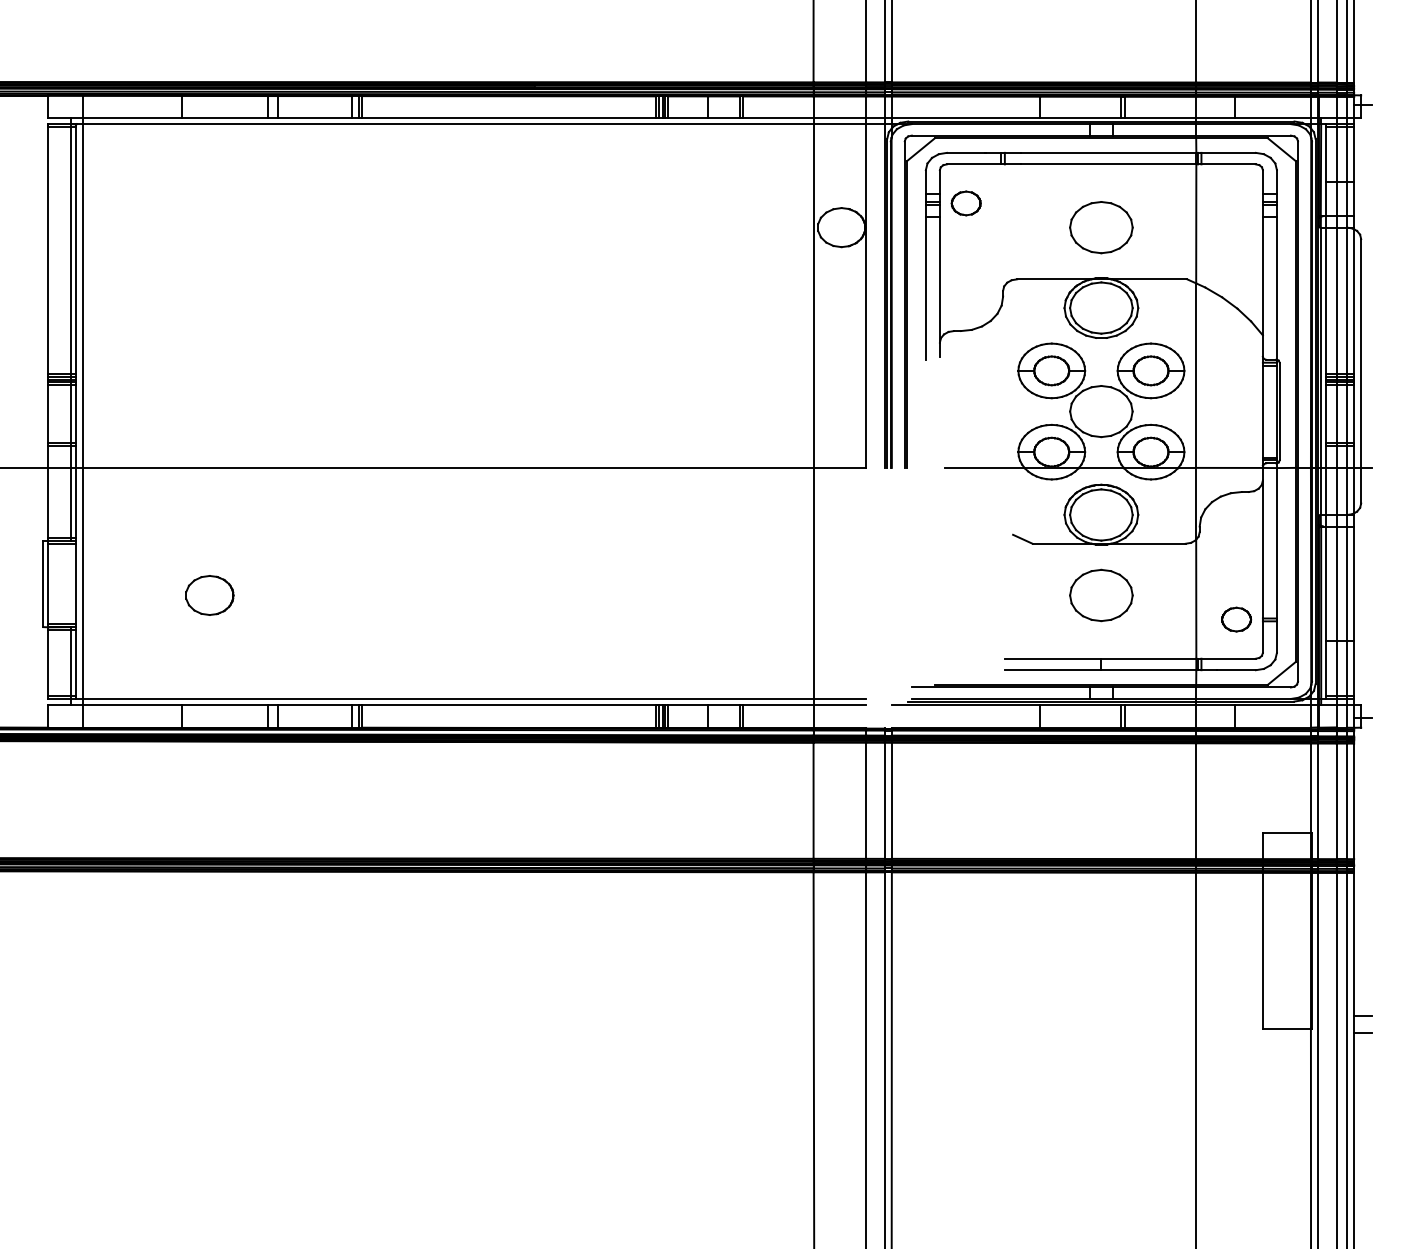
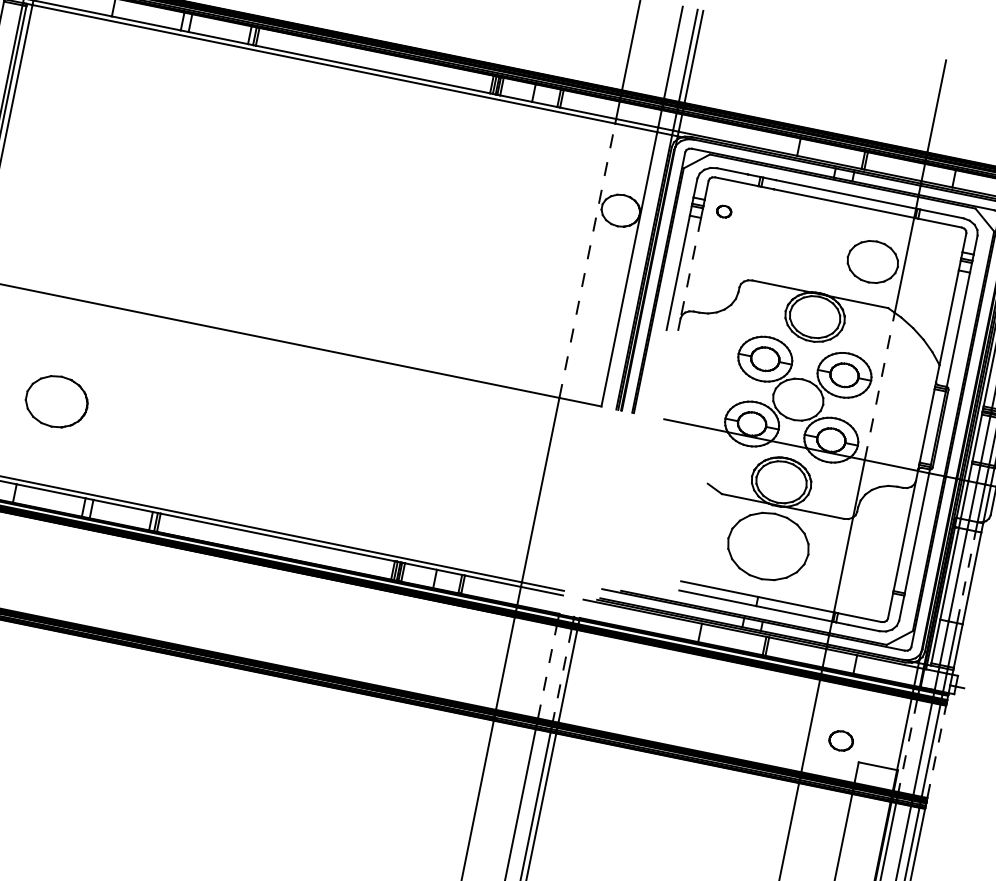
part: (965, 203) -> (723, 211), size x0.6
part: (1101, 227) -> (872, 261), moved
line: (939, 279) -> (690, 268), solid -> dashed
line: (813, 296) -> (587, 261), solid -> dashed
line: (1196, 375) -> (880, 386), solid -> dashed
line: (1347, 583) -> (966, 576), solid -> dashed
part: (209, 595) -> (56, 401), size x1.6
part: (1101, 595) -> (768, 546), size x1.6
part: (1236, 619) -> (841, 740), moved
line: (866, 800) -> (547, 671), solid -> dashed
line: (884, 801) -> (561, 675), solid -> dashed
line: (1317, 801) -> (907, 745), solid -> dashed
line: (1354, 801) -> (936, 752), solid -> dashed

